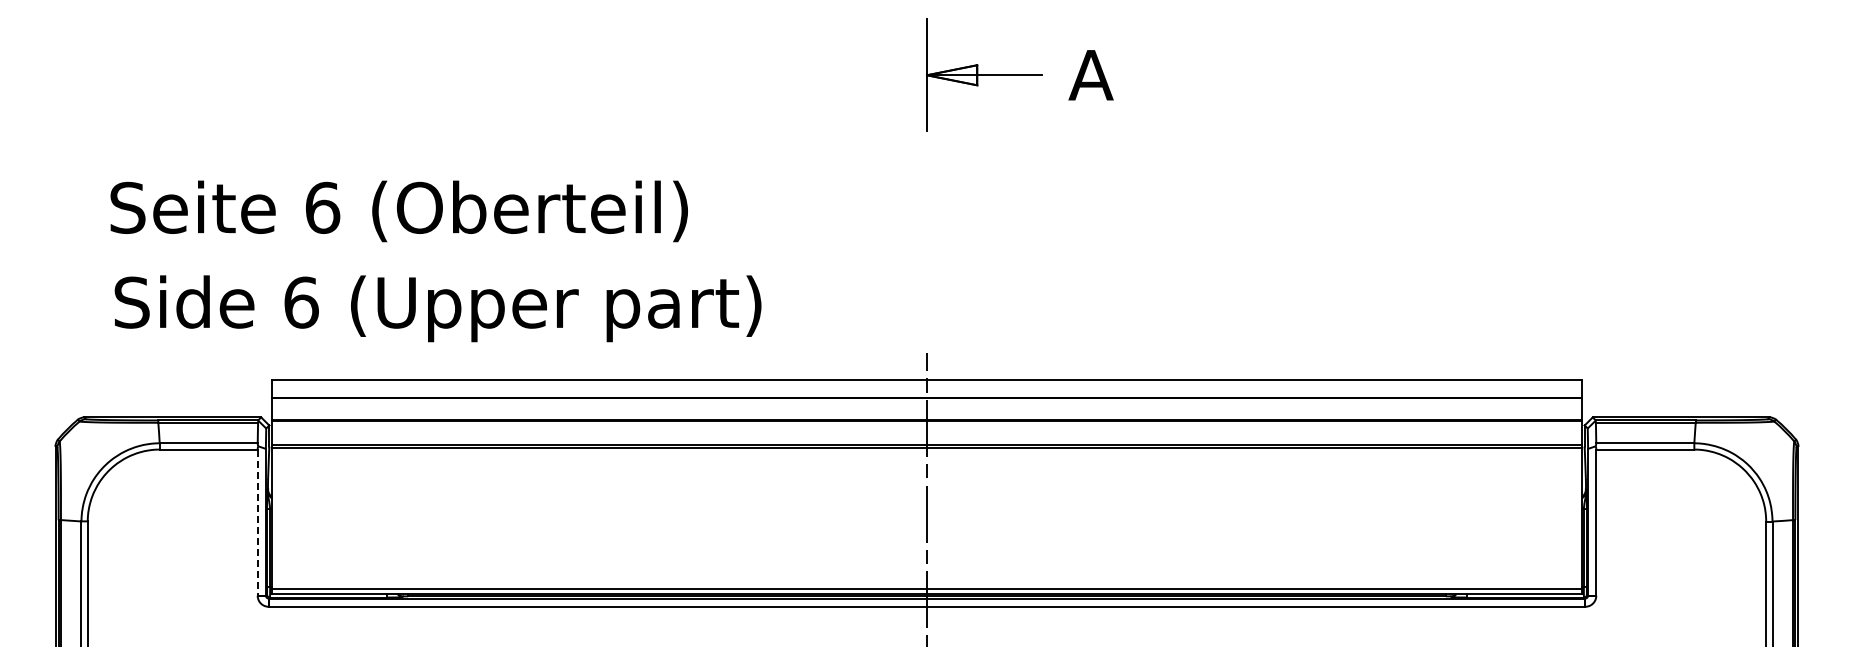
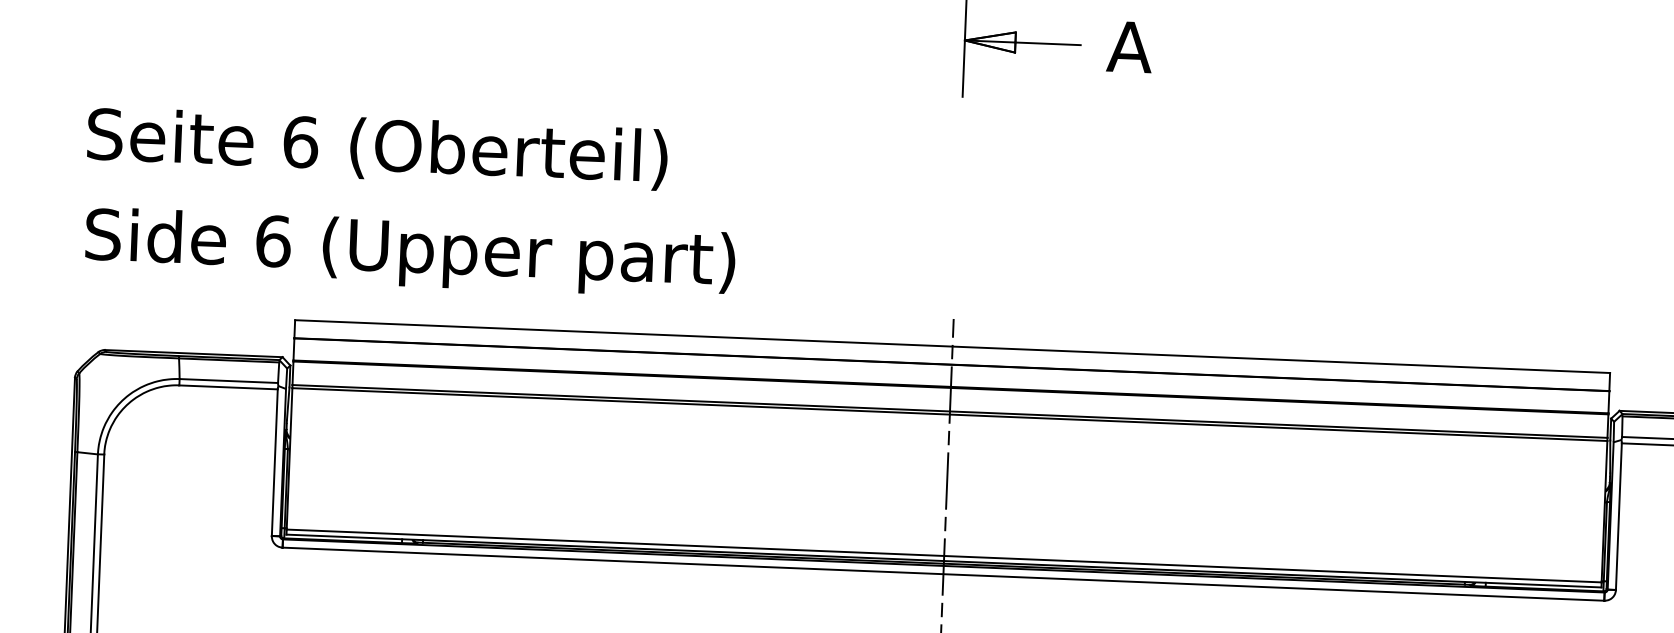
text: (398, 211) -> (376, 148), moved
text: (437, 308) -> (409, 252), moved
line: (257, 522) -> (274, 462), dashed -> solid

